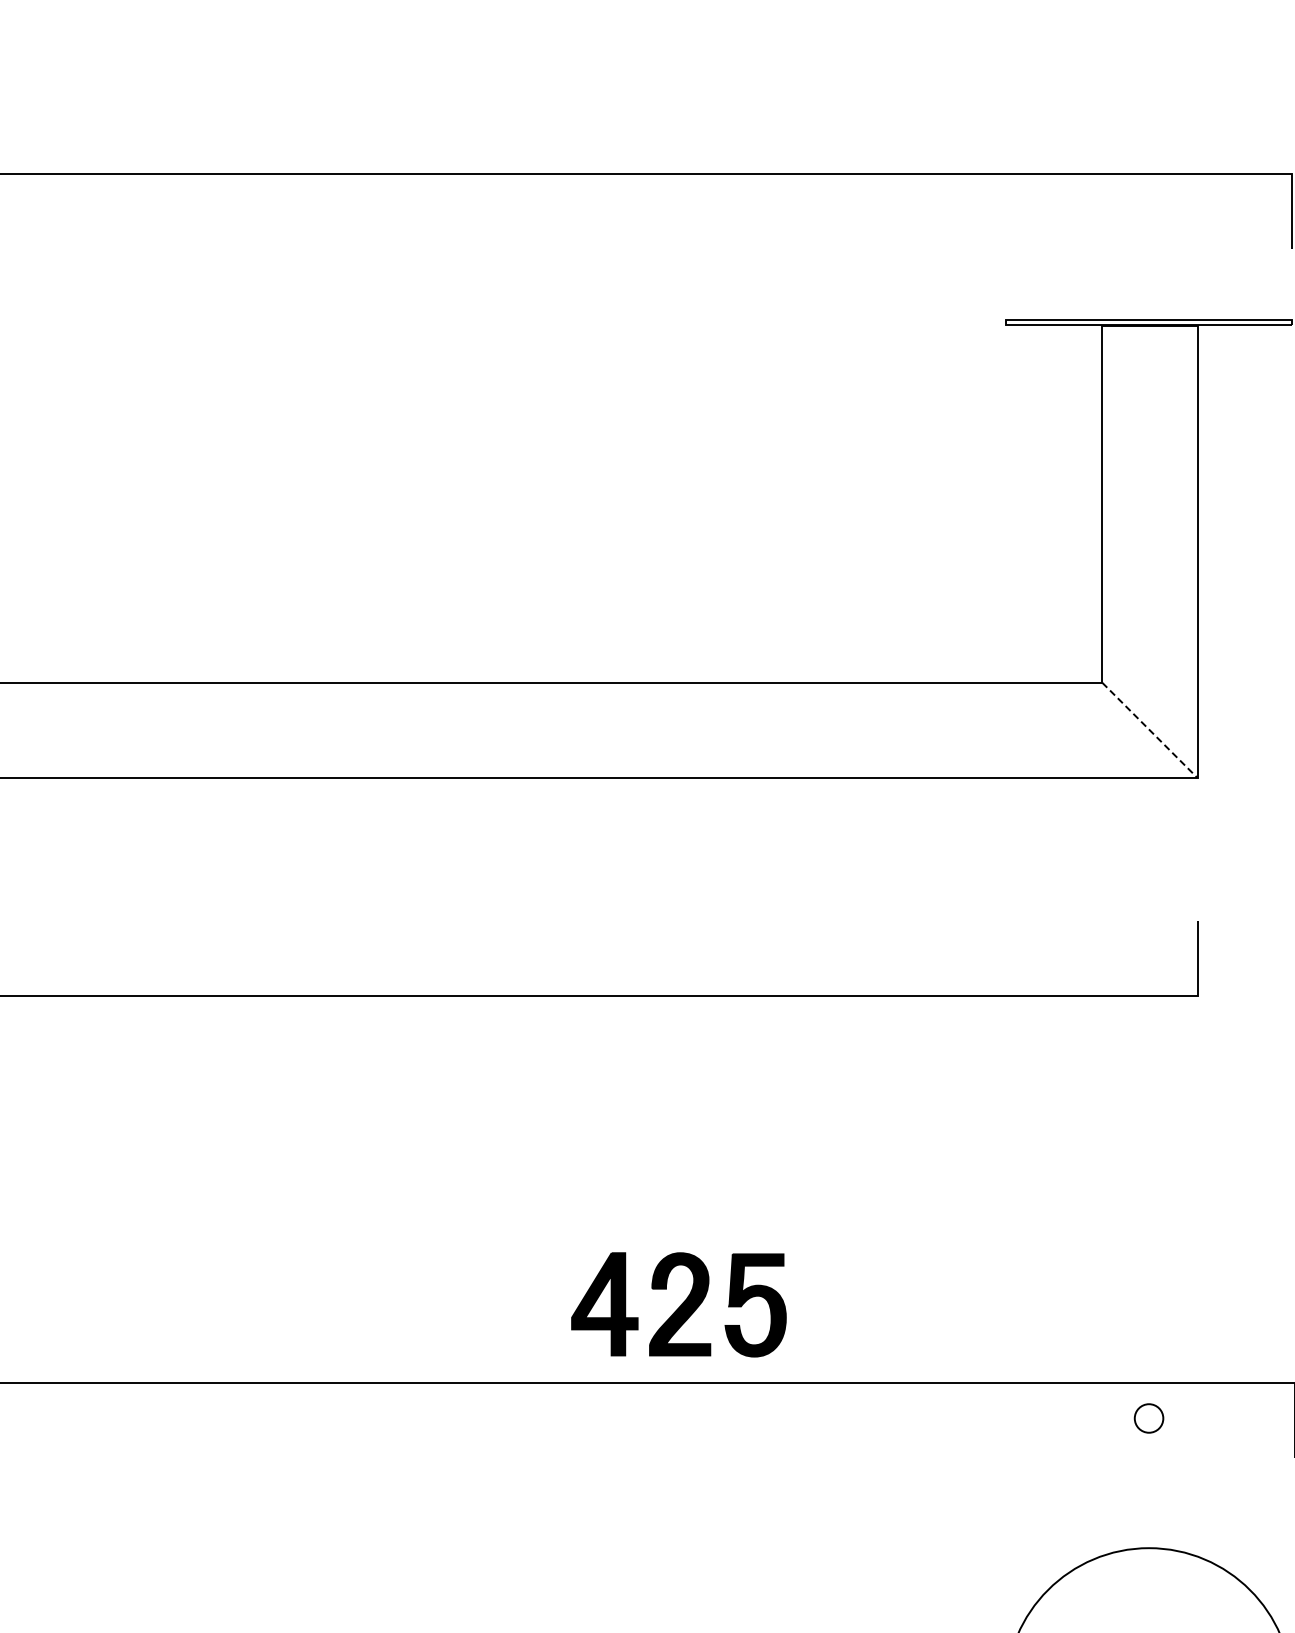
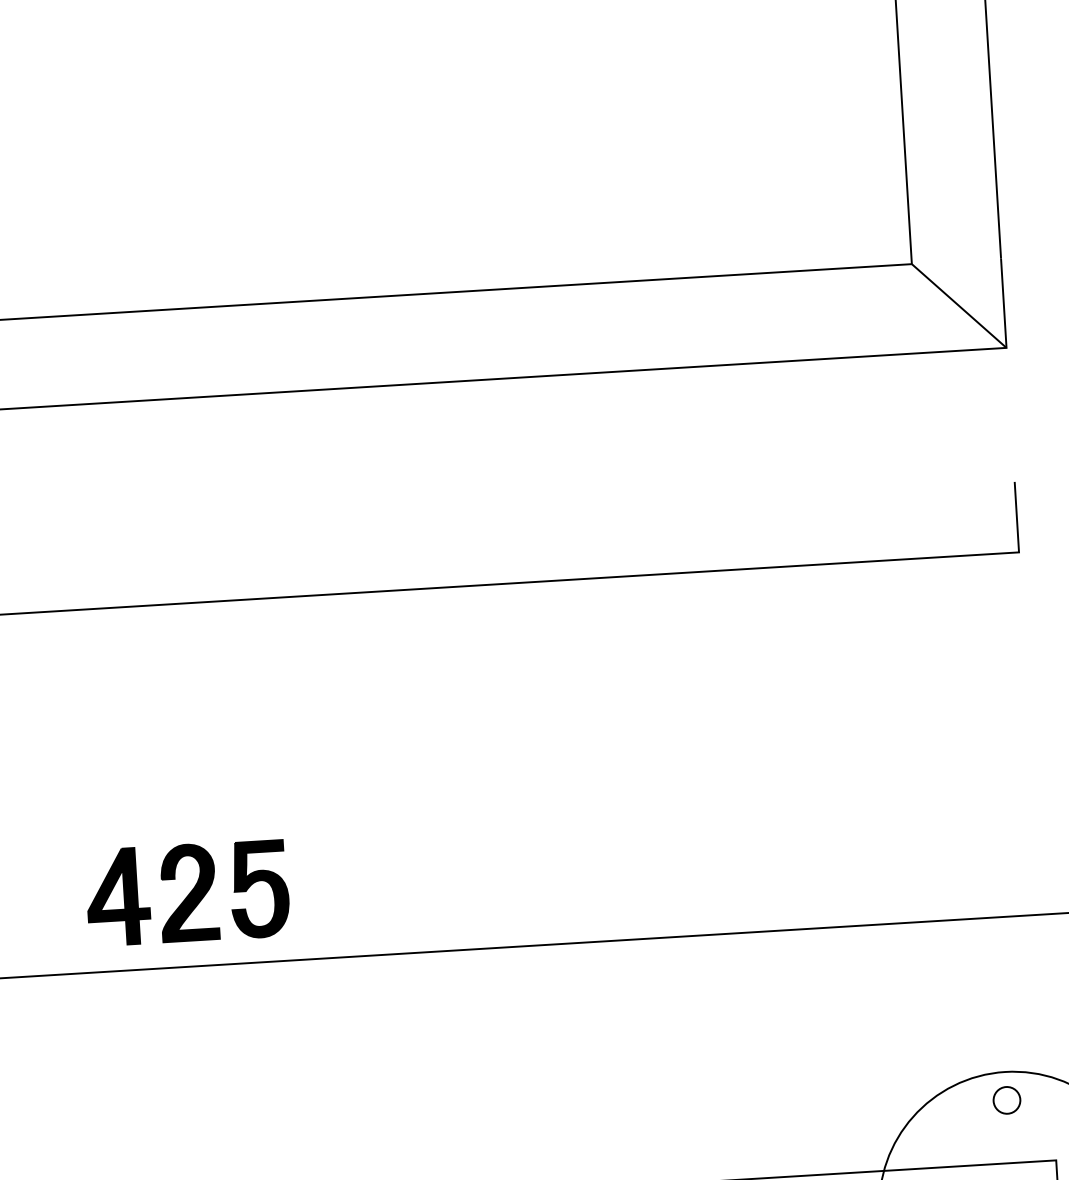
line: (1150, 730) -> (959, 306), dashed -> solid
part: (678, 1304) -> (187, 892), moved
part: (1148, 1418) -> (1006, 1100), moved

